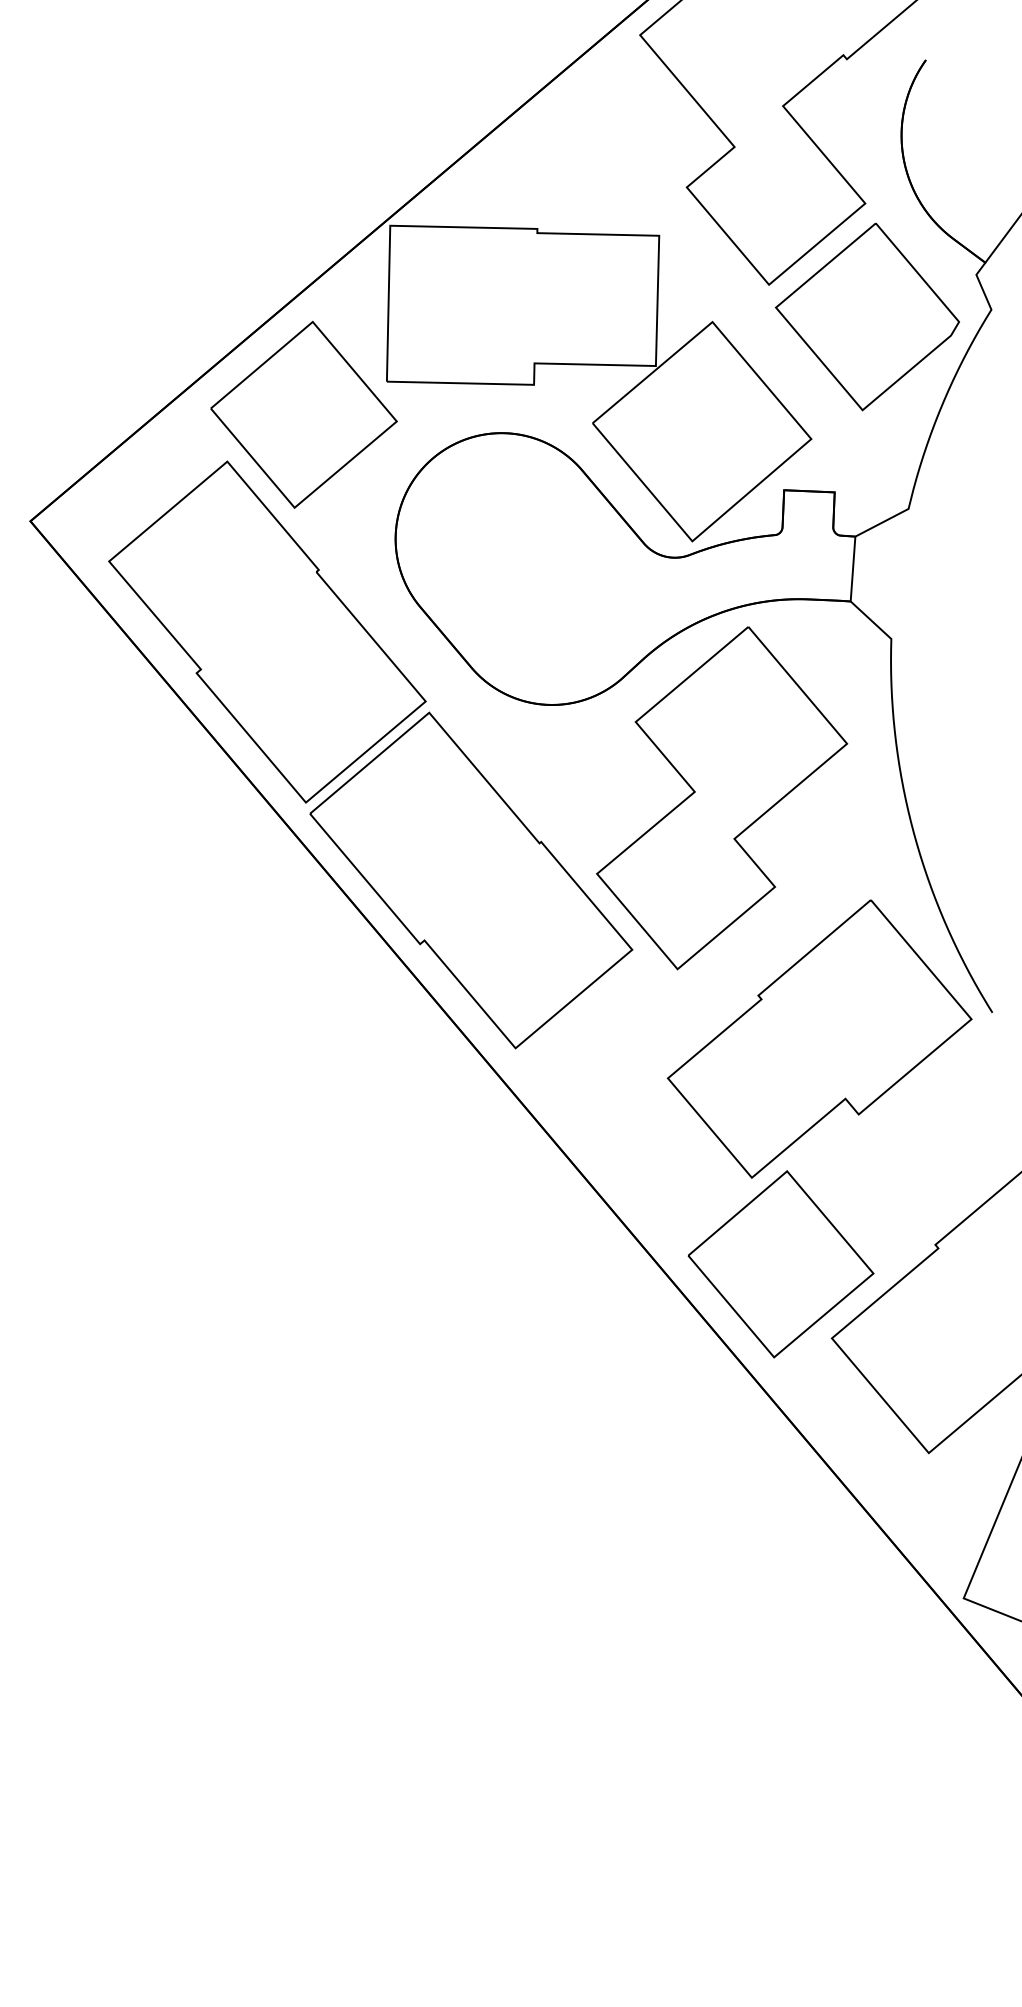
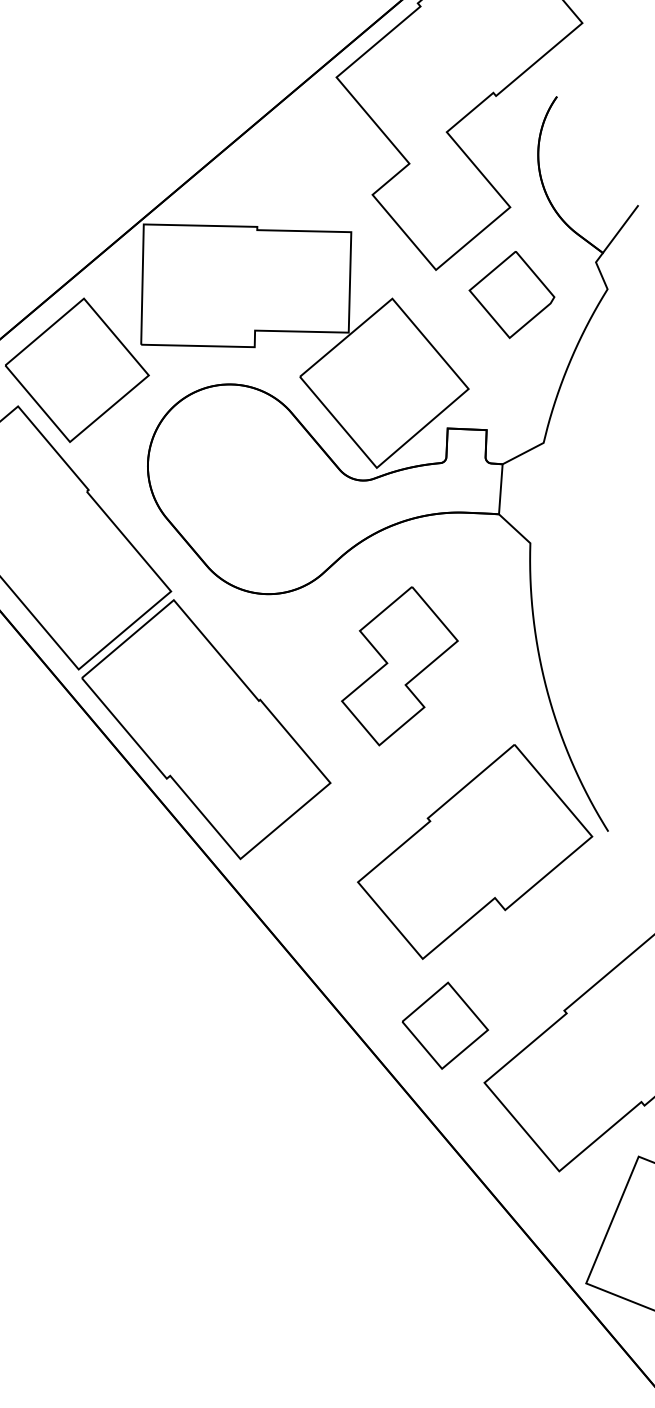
part: (867, 316) -> (511, 294), size x0.6
part: (722, 798) -> (400, 666), size x0.6
part: (780, 1264) -> (444, 1025), size x0.6

